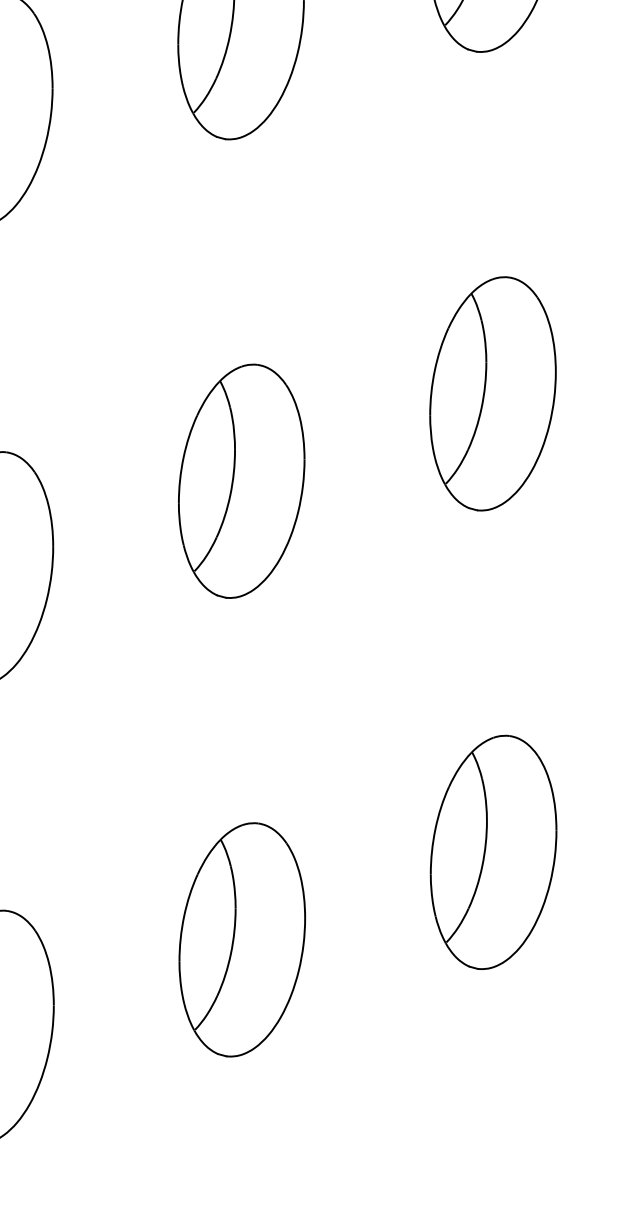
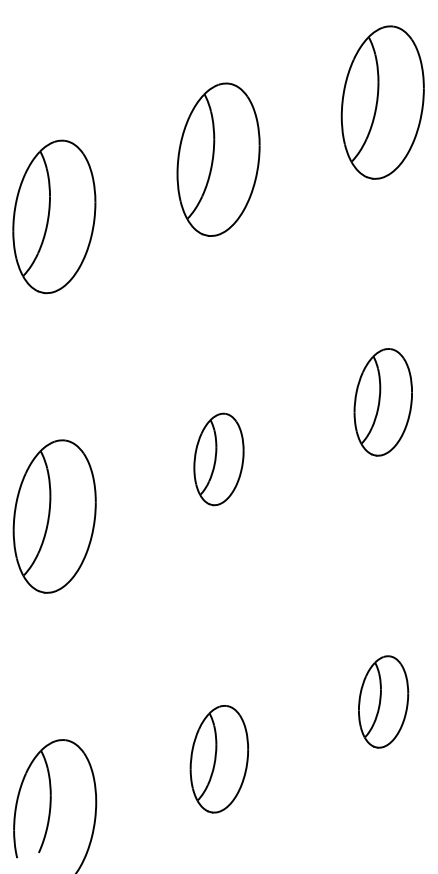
part: (493, 394) -> (383, 402), size x0.7
part: (240, 481) -> (218, 459), size x0.6
part: (493, 851) -> (383, 701), size x0.6
part: (242, 940) -> (219, 759), size x0.7

